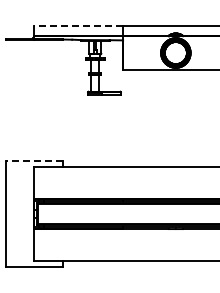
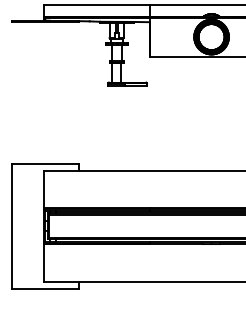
line: (78, 25) -> (97, 4), dashed -> solid
line: (34, 160) -> (45, 163), dashed -> solid

